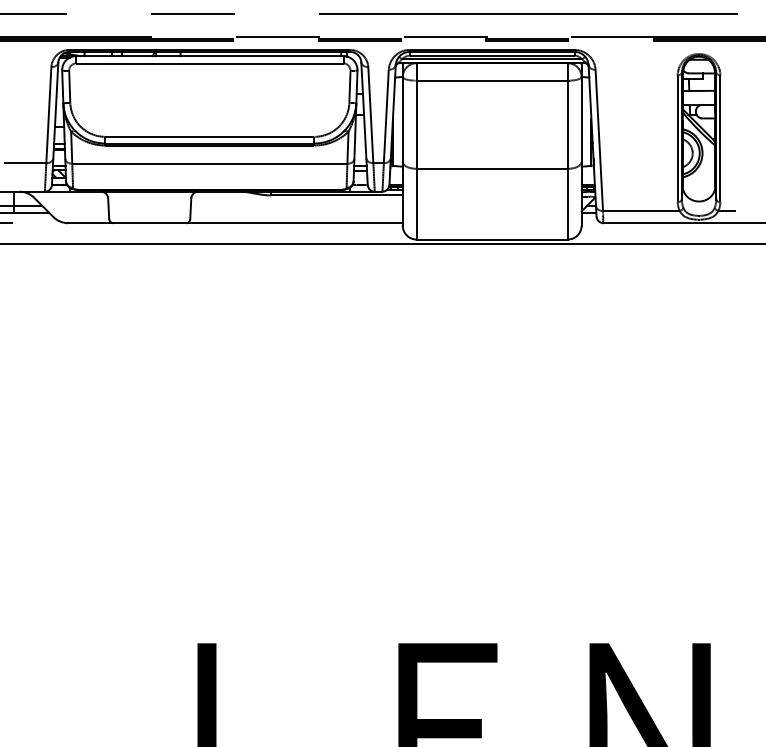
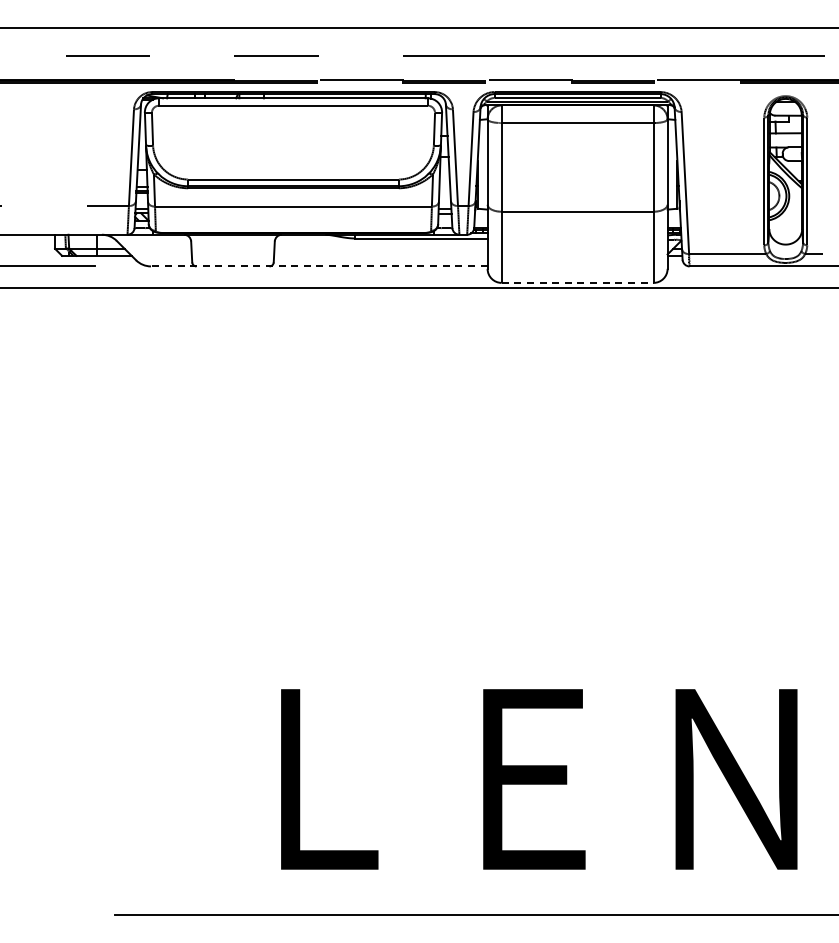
line: (234, 223) -> (318, 266), solid -> dashed
line: (492, 239) -> (577, 282), solid -> dashed

